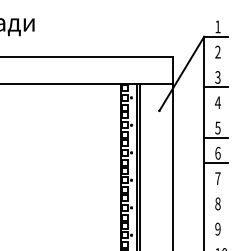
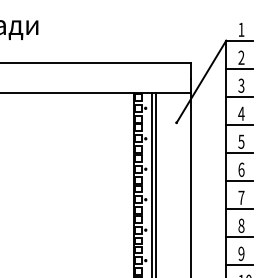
line: (216, 61) -> (239, 68), added
line: (216, 112) -> (239, 124), added
line: (216, 188) -> (239, 208), added
line: (216, 213) -> (239, 236), added
line: (216, 238) -> (239, 264), added

